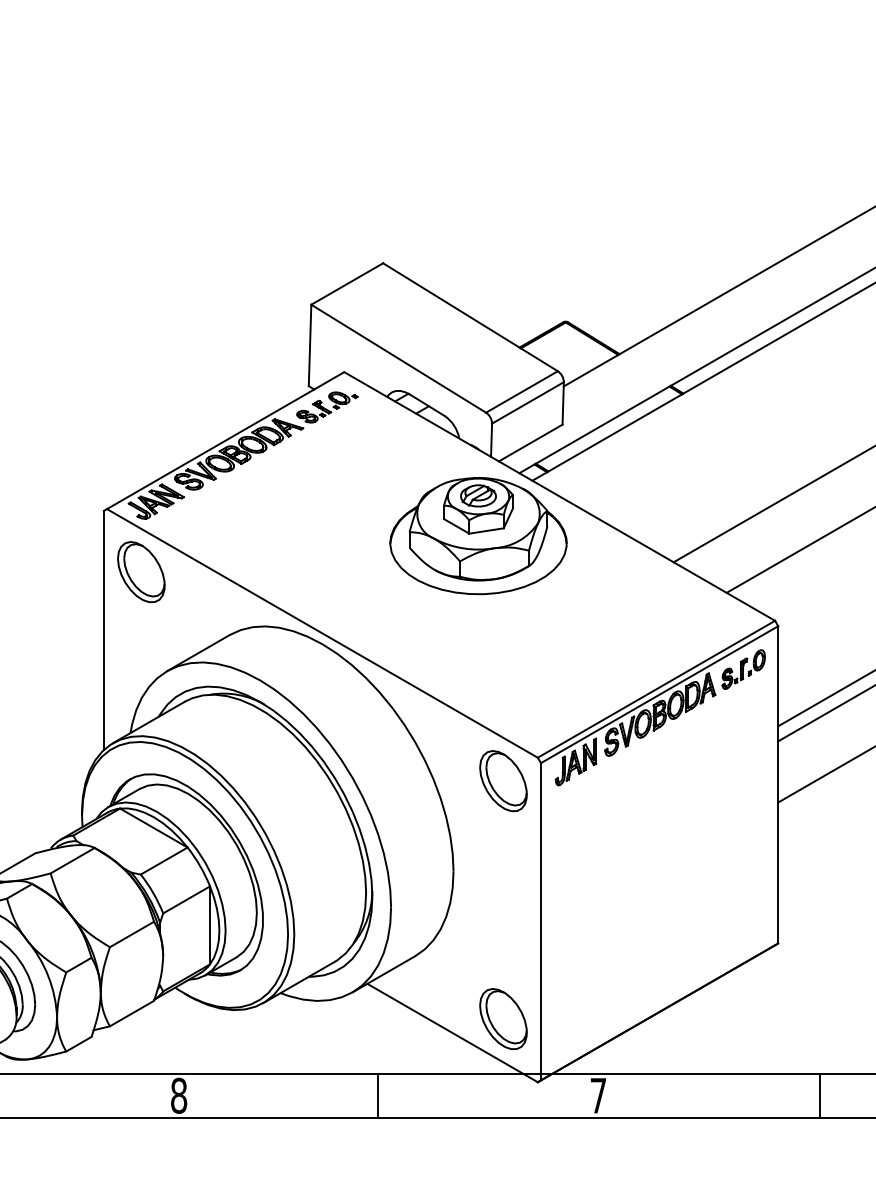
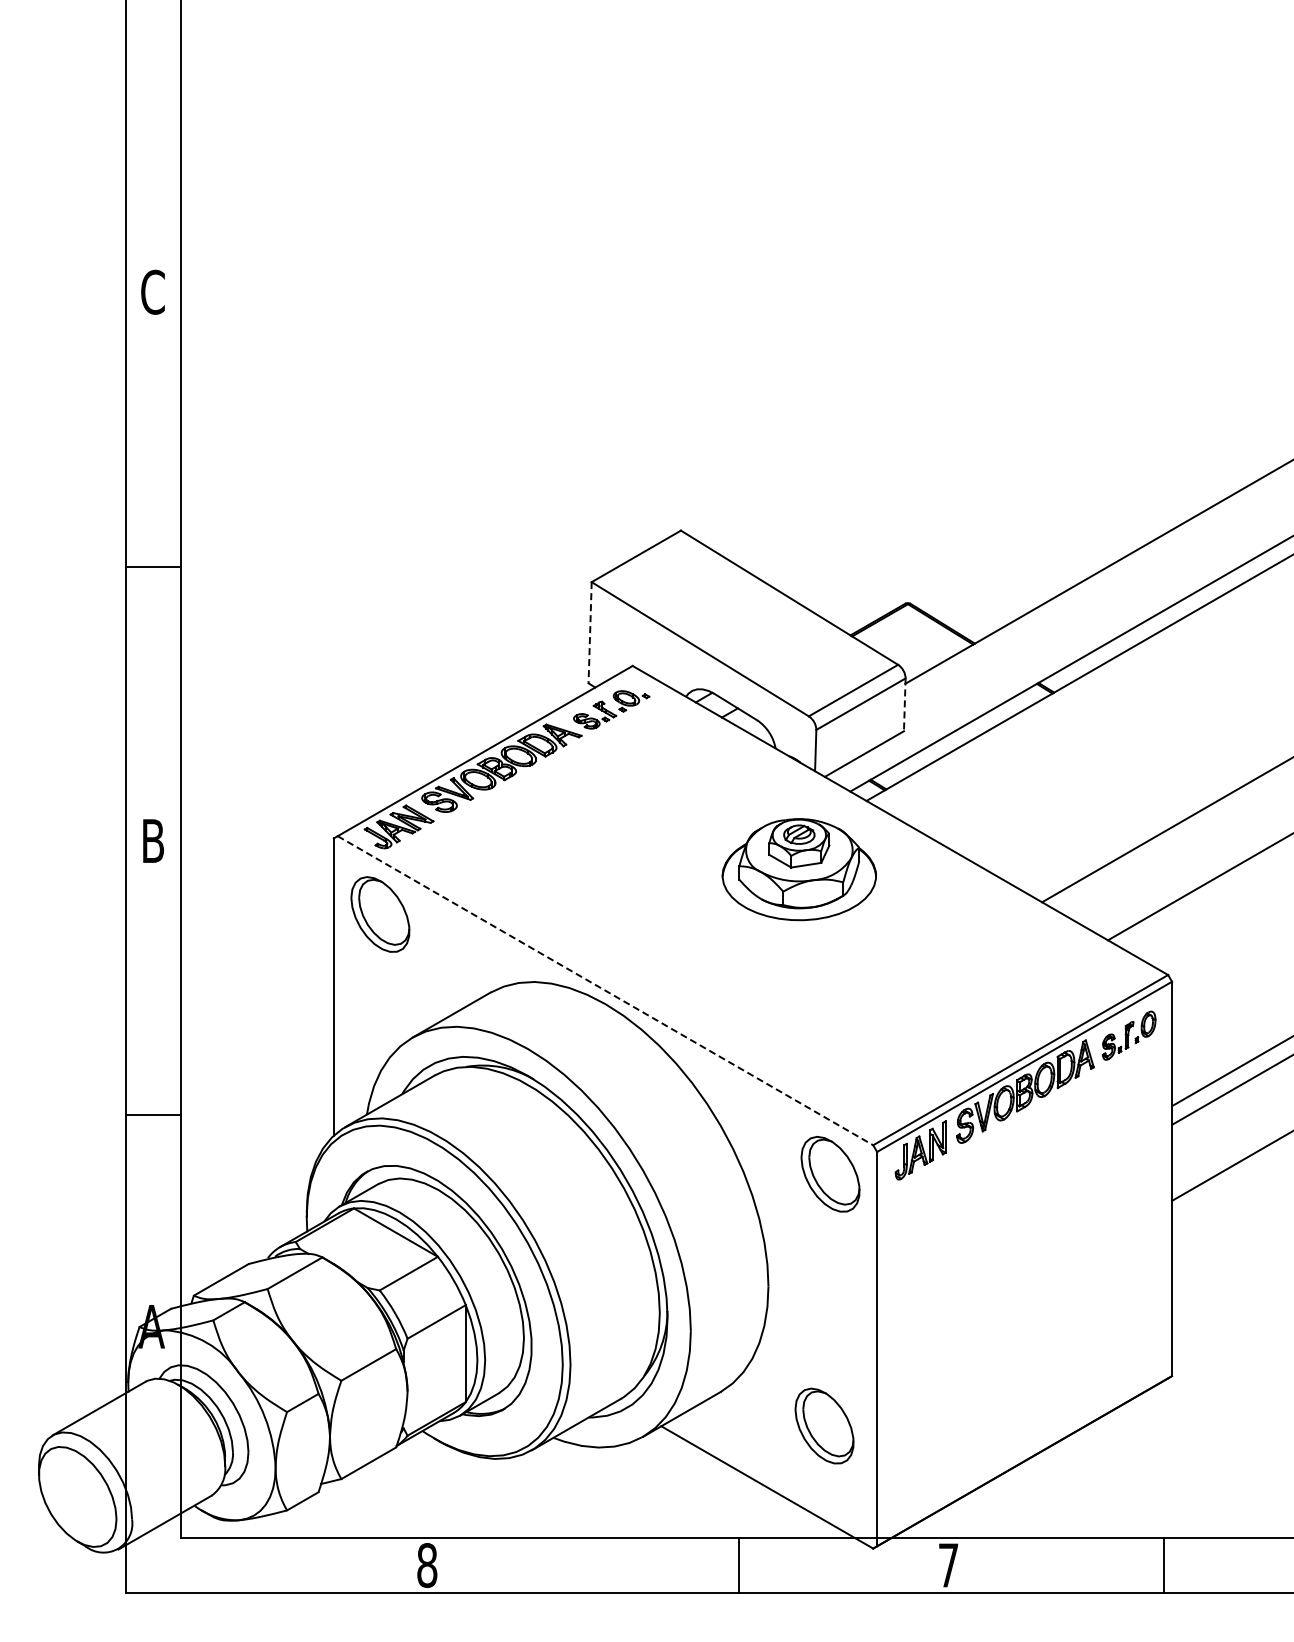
line: (310, 345) -> (590, 632), solid -> dashed
line: (562, 403) -> (904, 705), solid -> dashed
part: (477, 535) -> (798, 869), size x0.7
line: (322, 633) -> (605, 990), solid -> dashed
part: (503, 1018) -> (824, 1425), moved
line: (377, 1095) -> (738, 1564), moved
line: (819, 1095) -> (1163, 1564), moved

